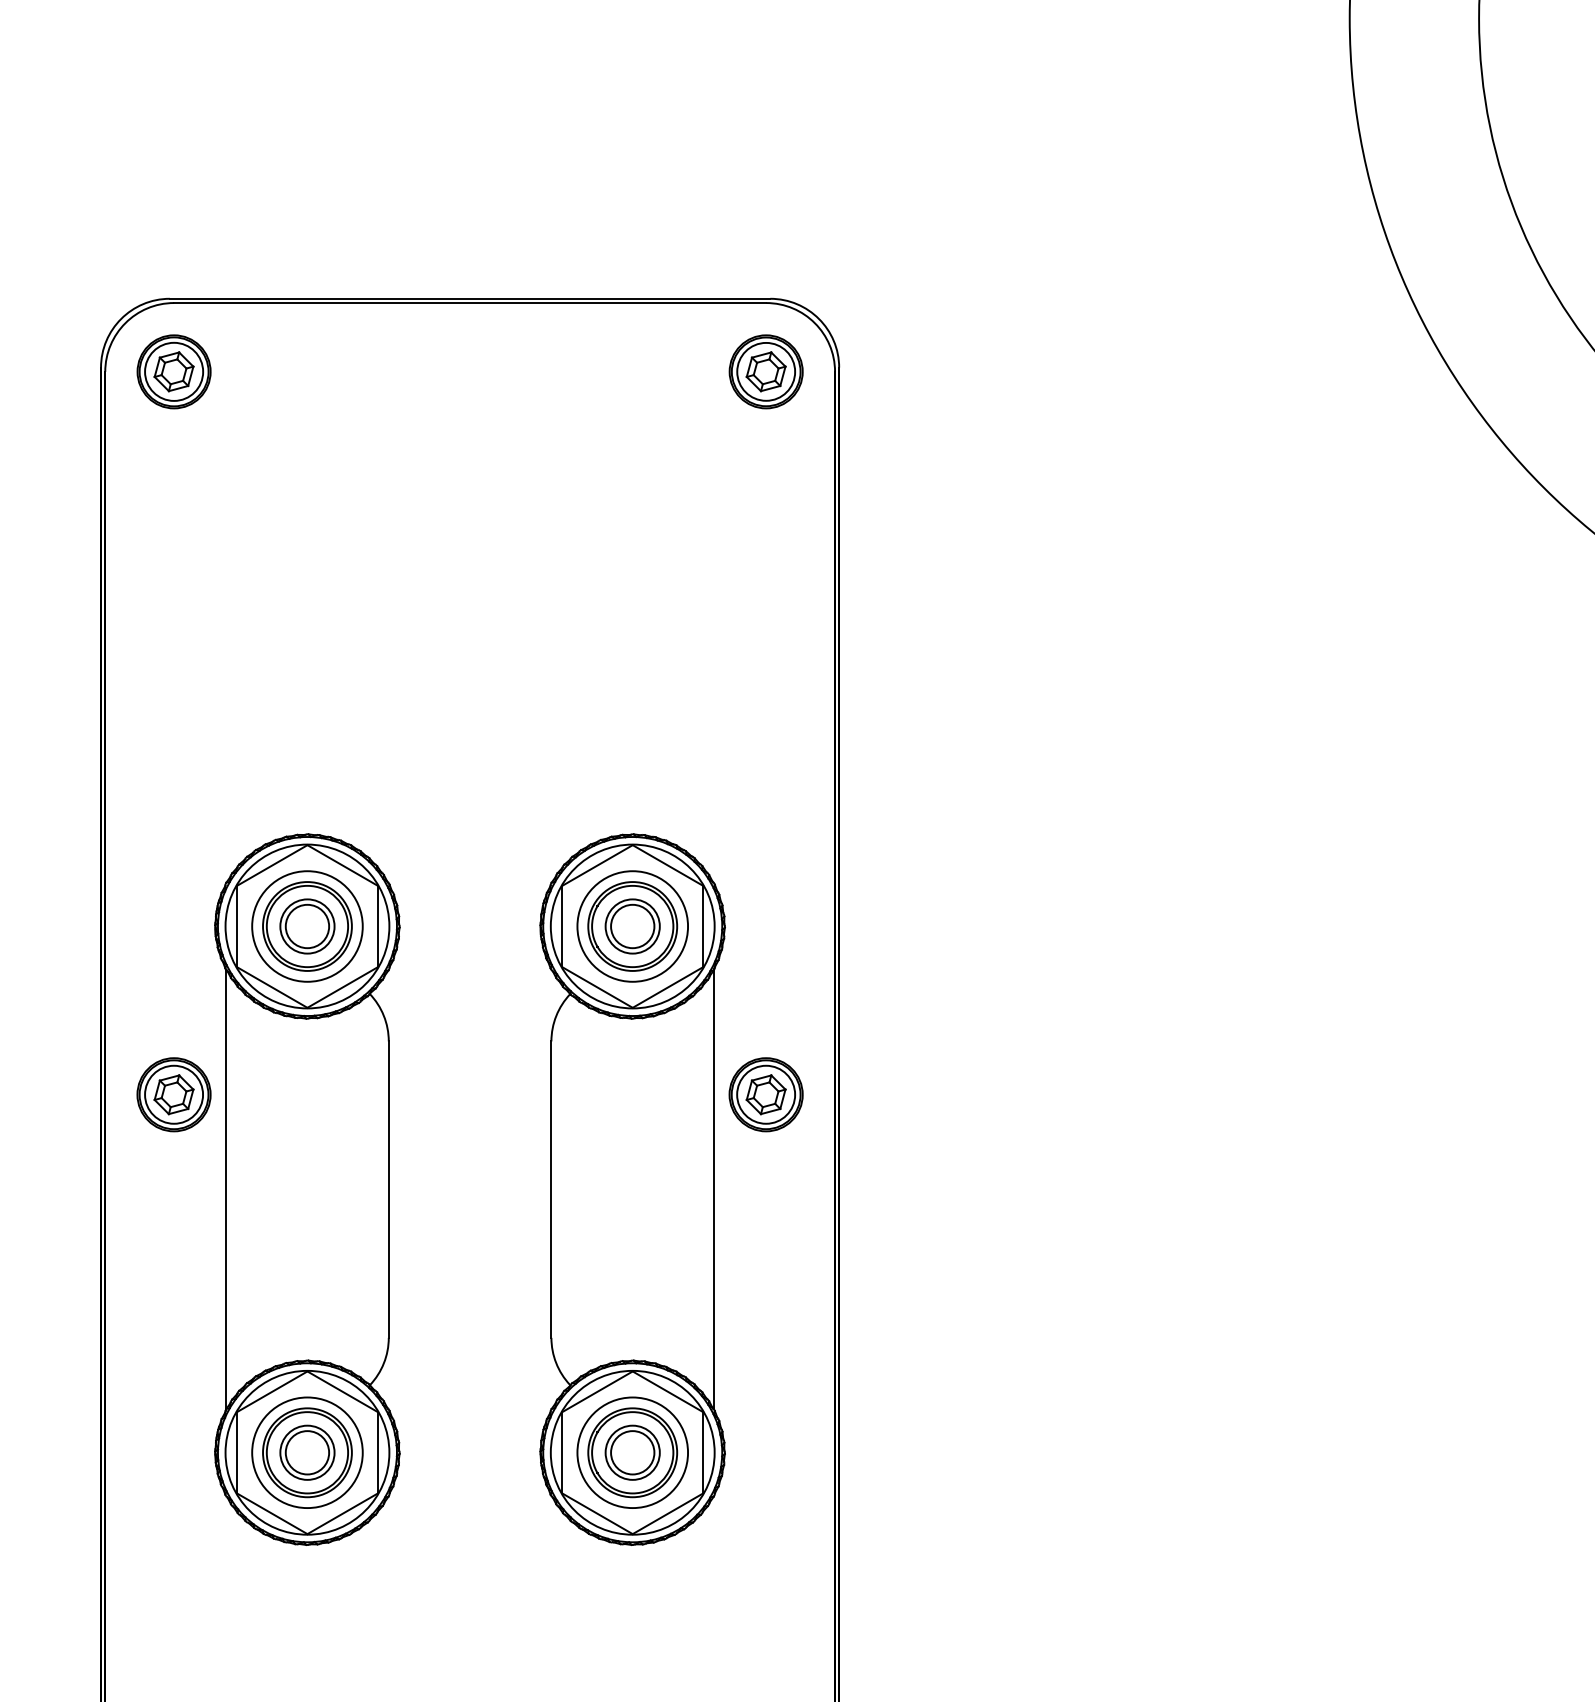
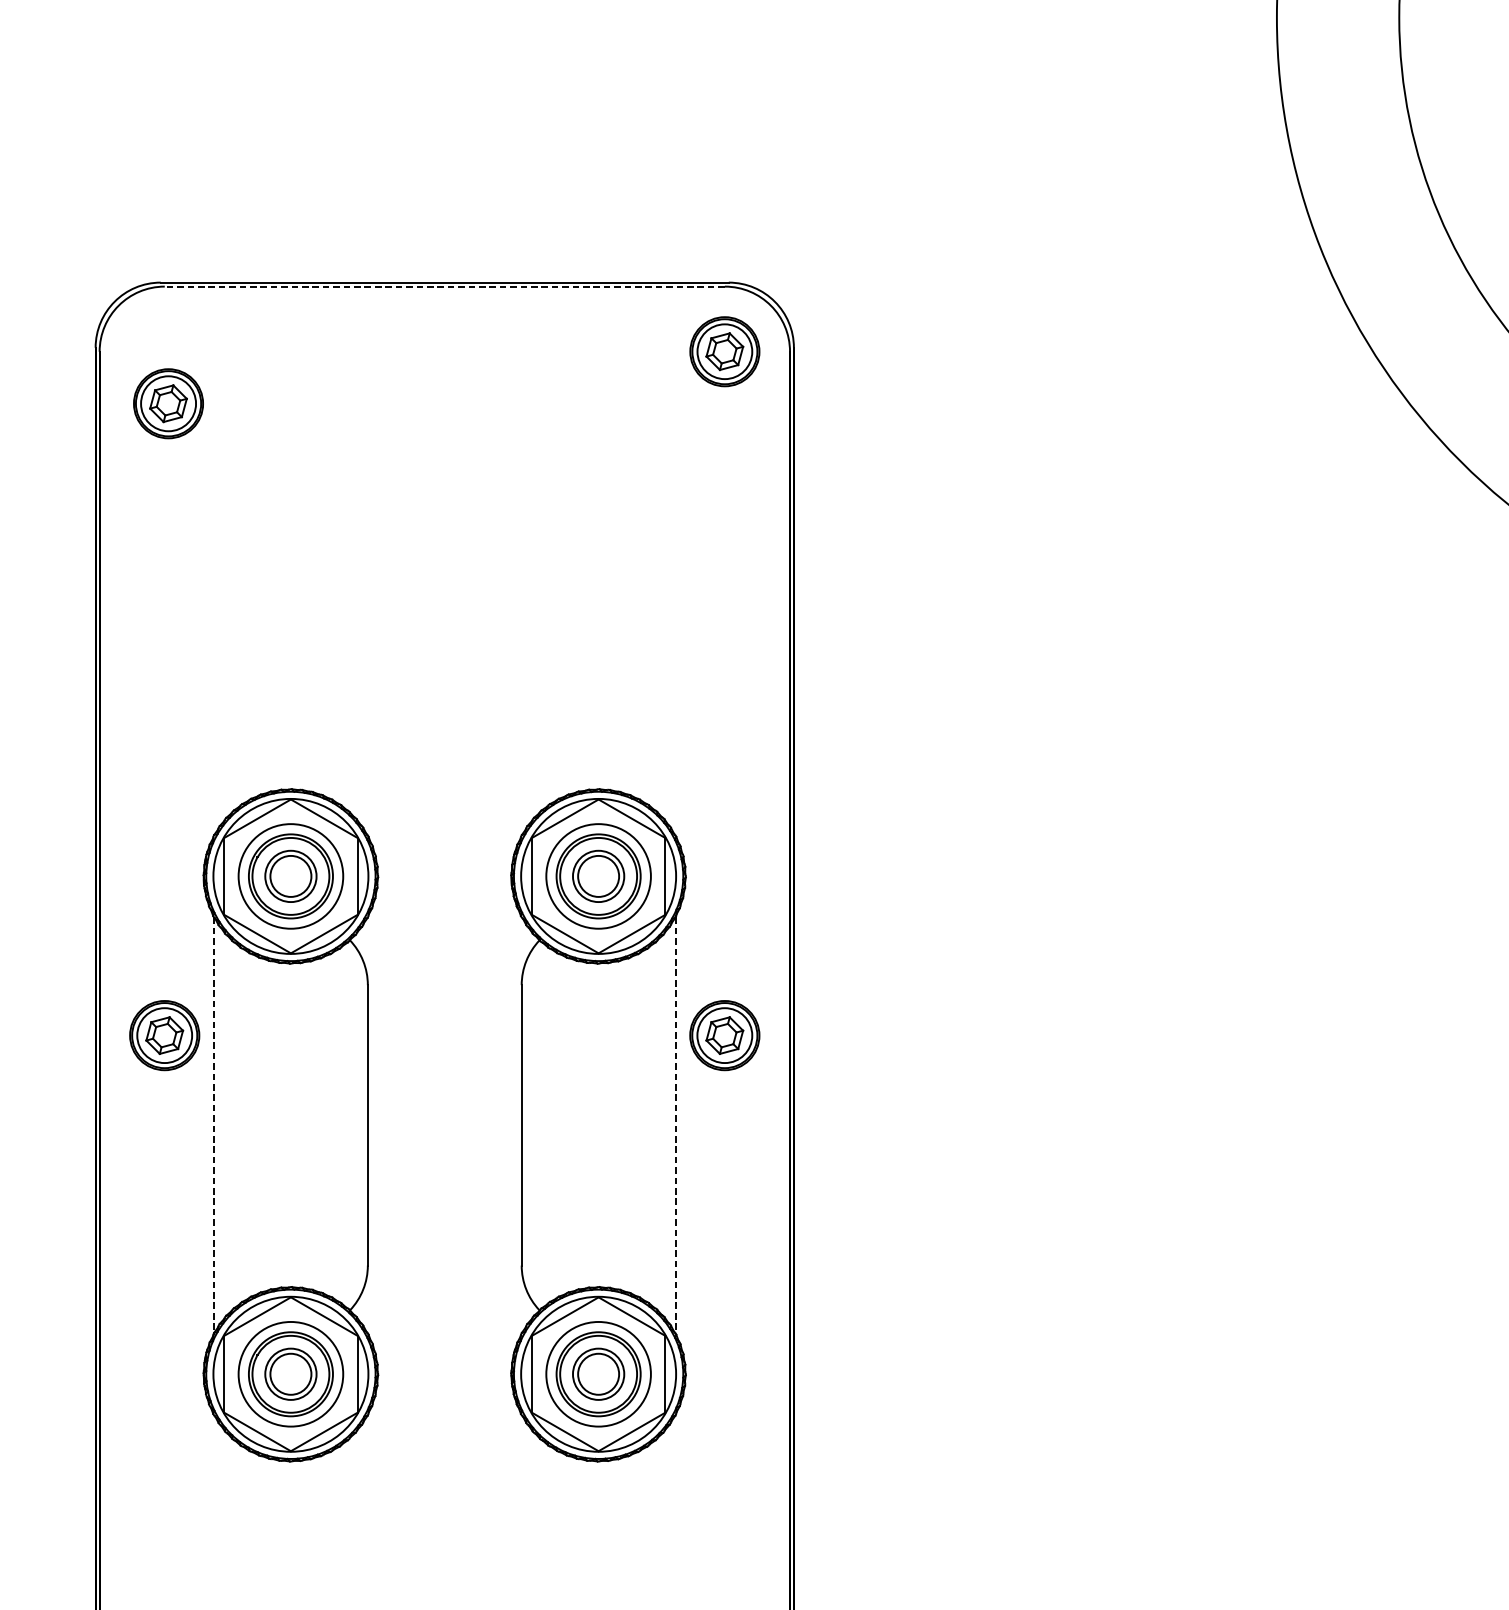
line: (469, 303) -> (444, 287), solid -> dashed
part: (173, 371) -> (167, 403), moved
line: (226, 1189) -> (214, 1125), solid -> dashed
line: (714, 1189) -> (675, 1125), solid -> dashed

